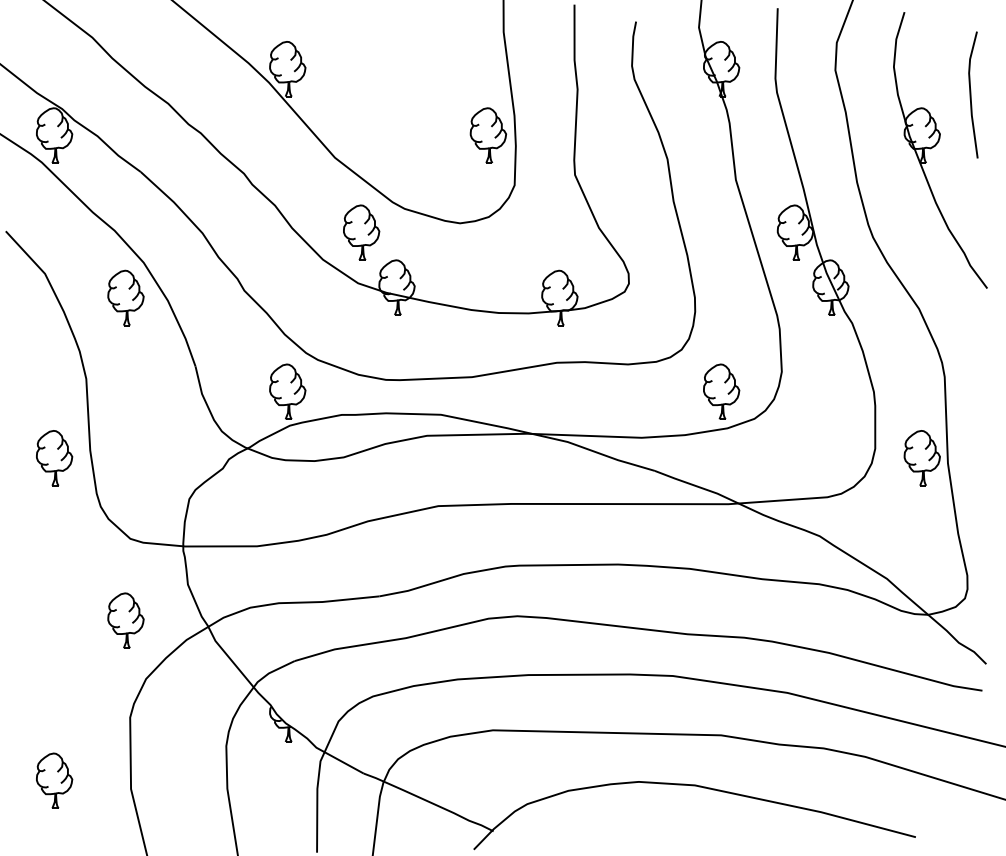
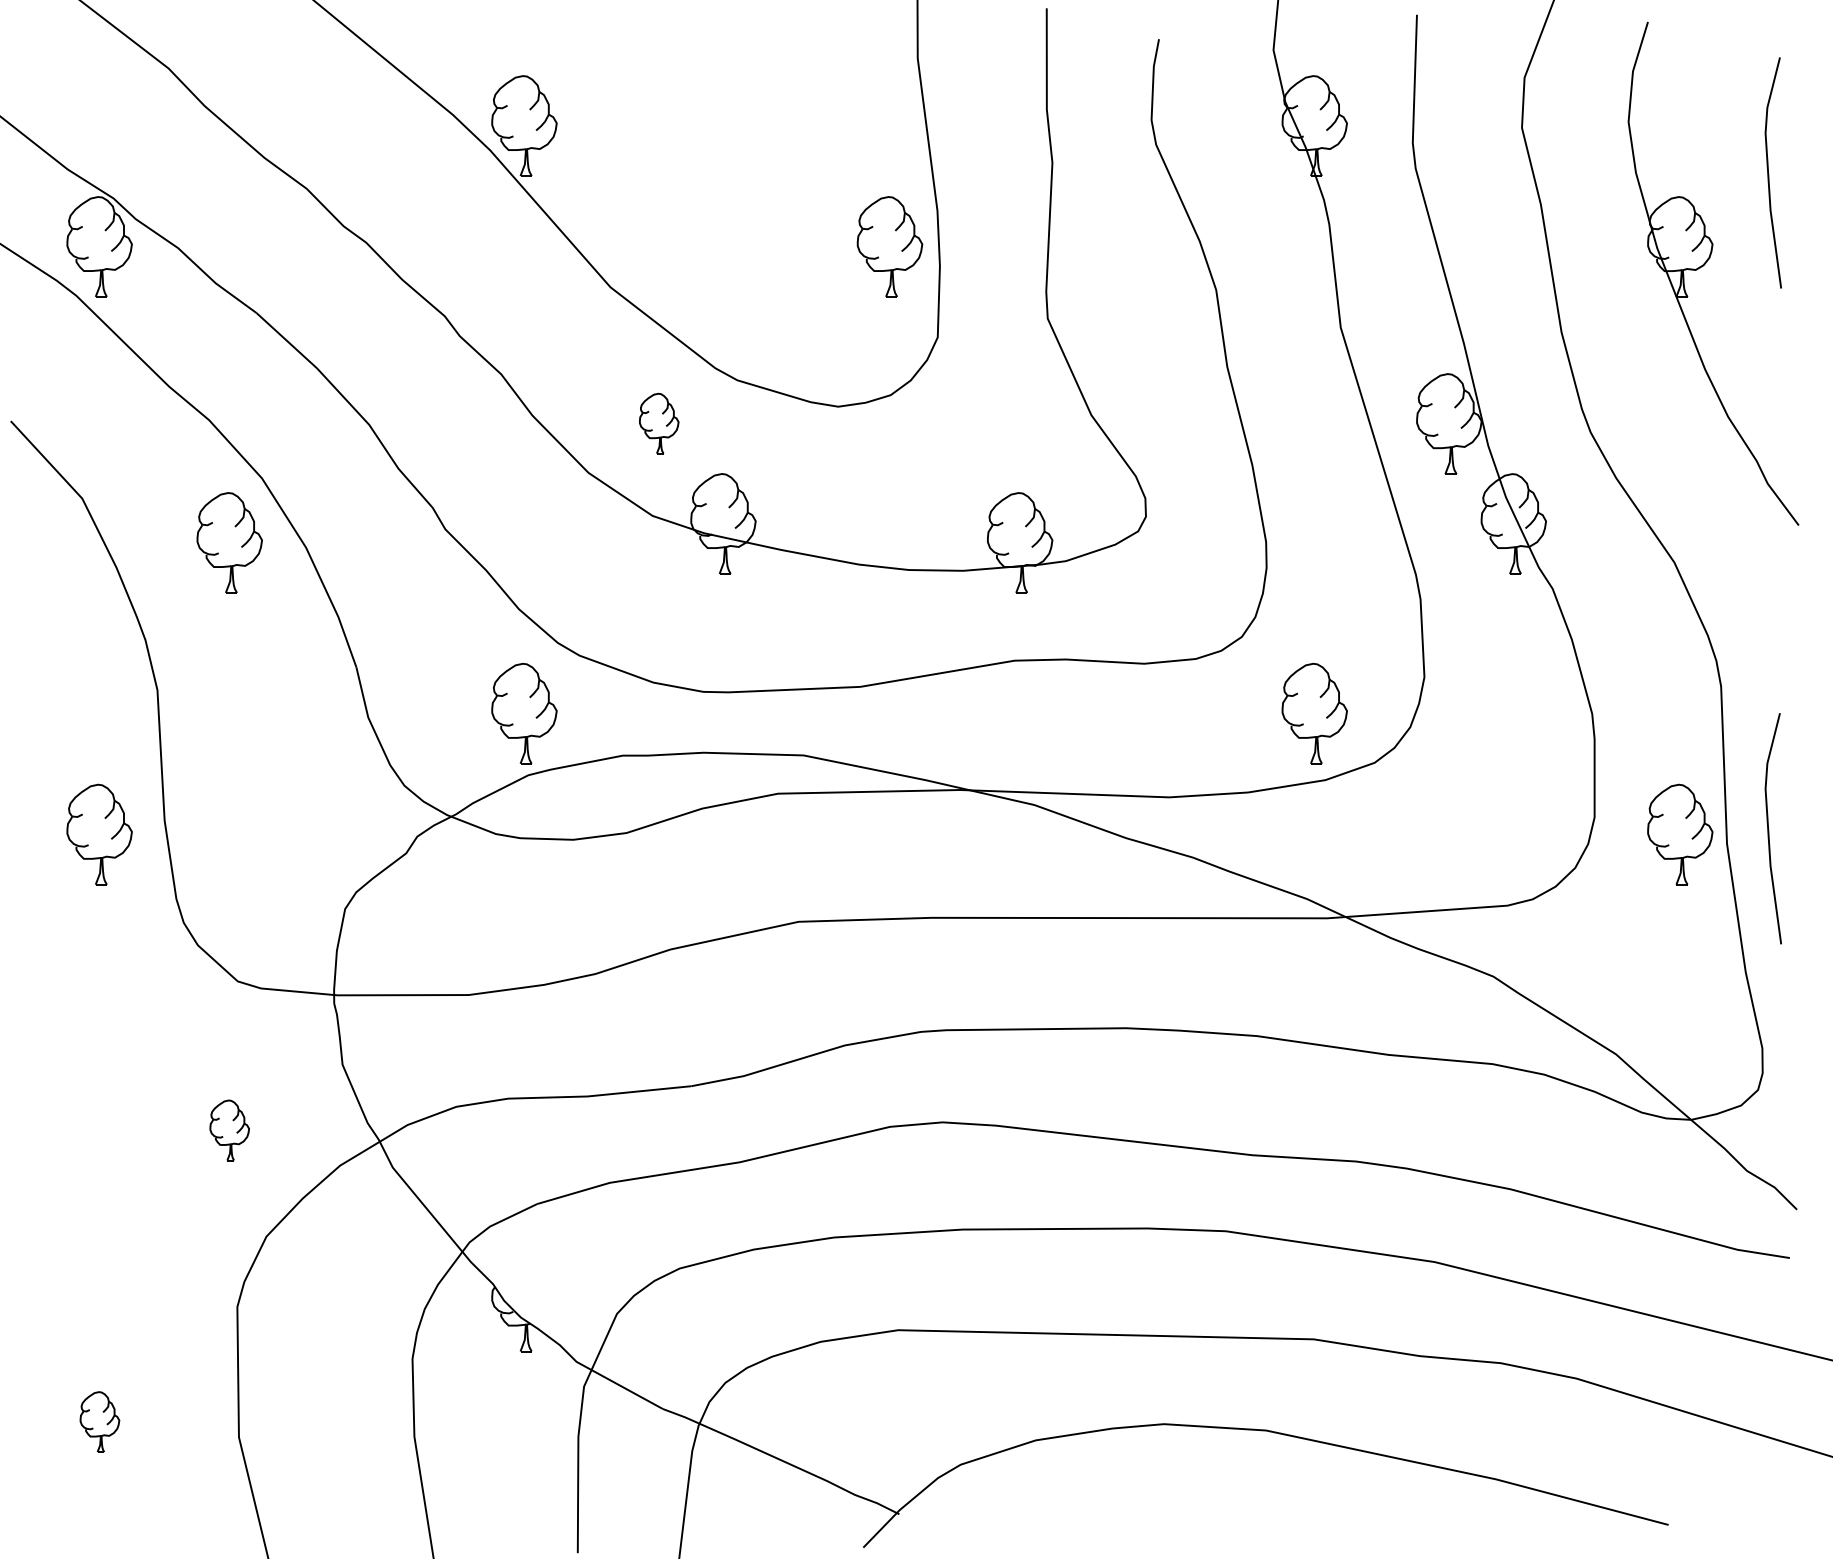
part: (361, 232) -> (658, 423), size x0.6
line: (971, 454) -> (1769, 827), added
part: (125, 620) -> (228, 1130), size x0.6
part: (54, 780) -> (99, 1421), size x0.6

